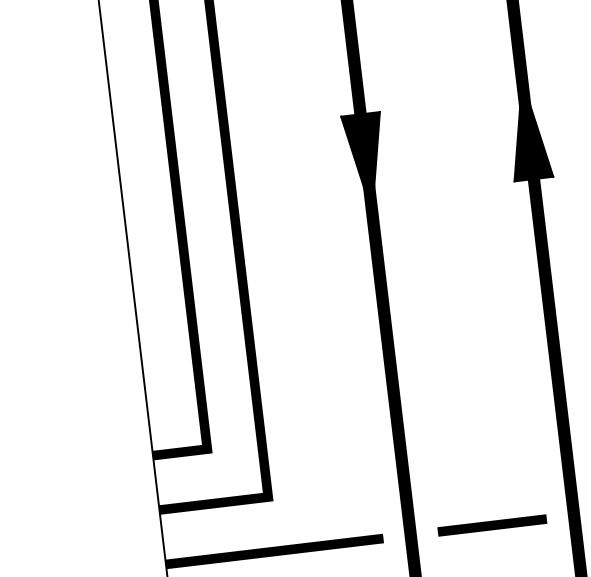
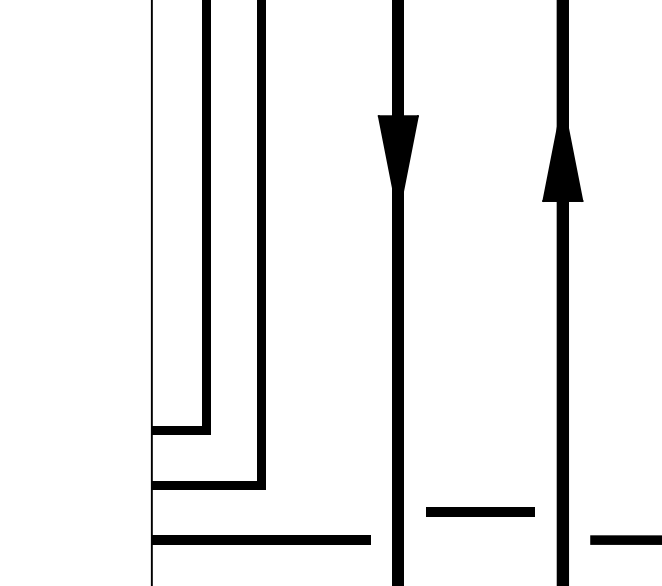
line: (492, 524) -> (480, 511), moved

